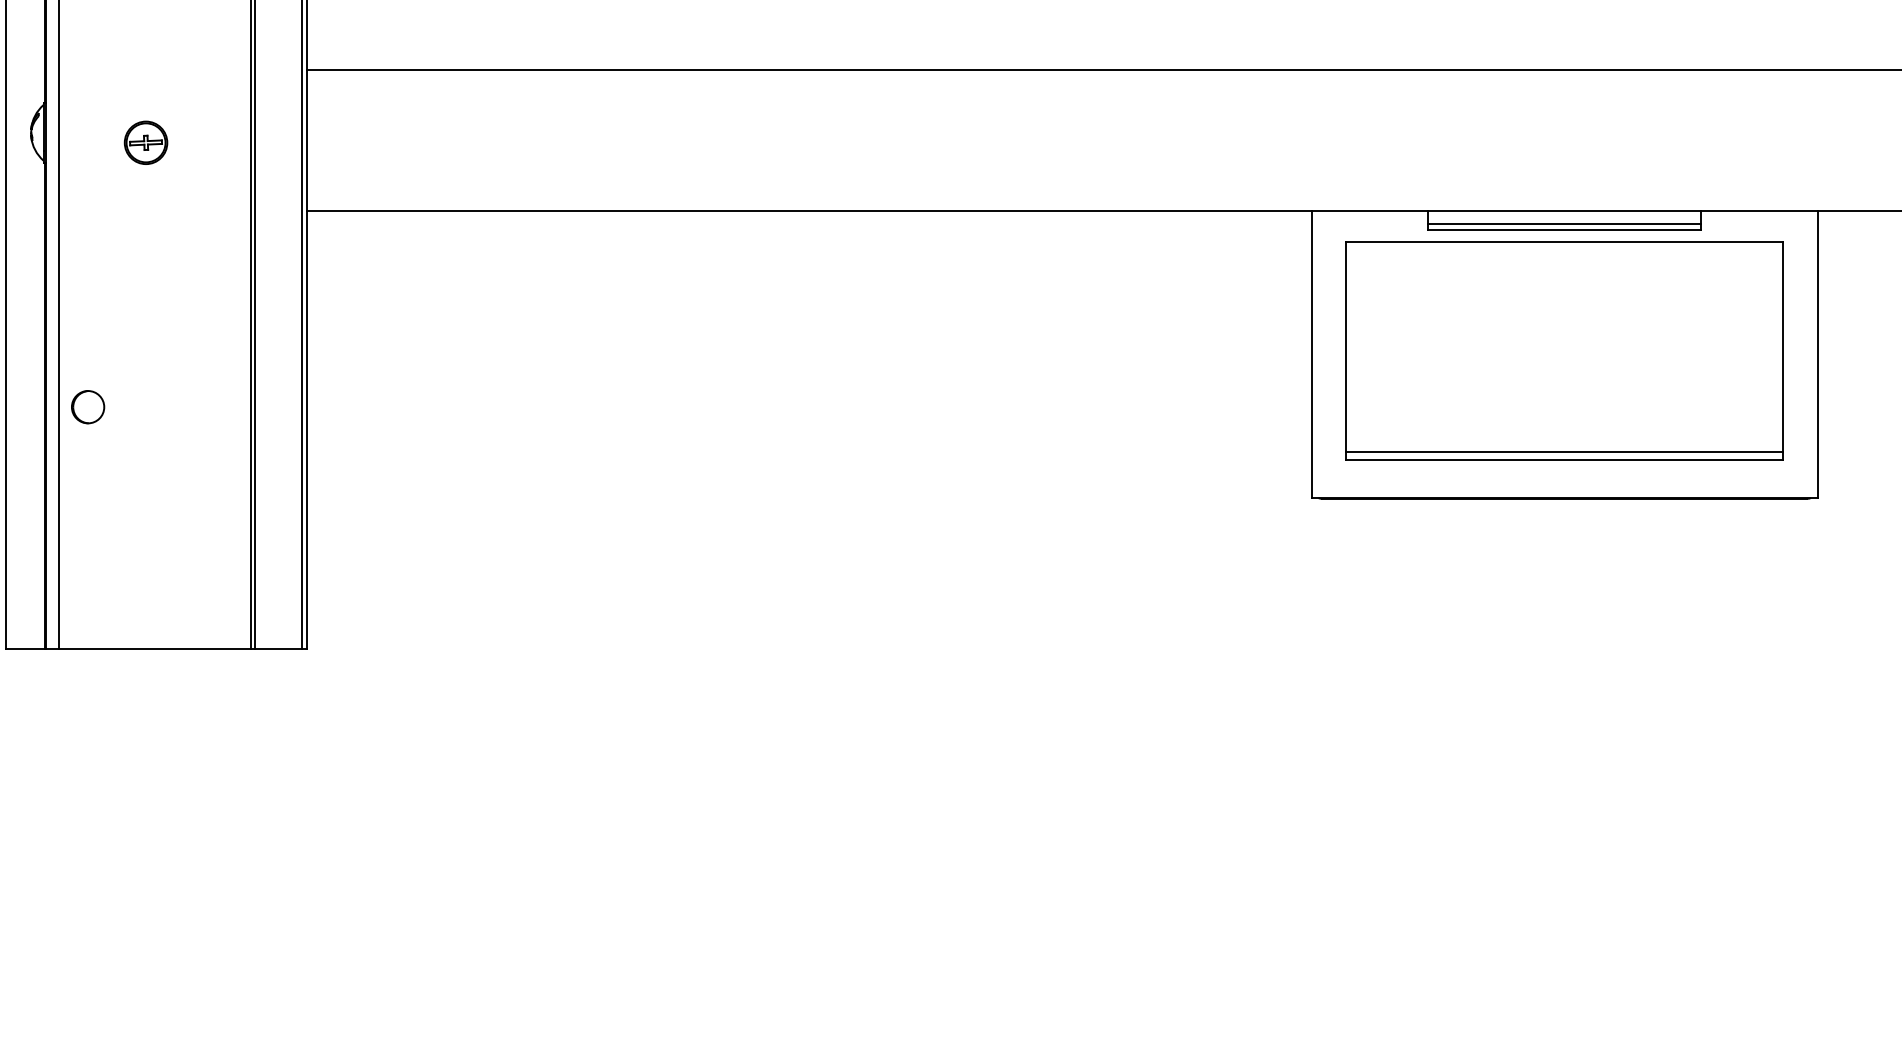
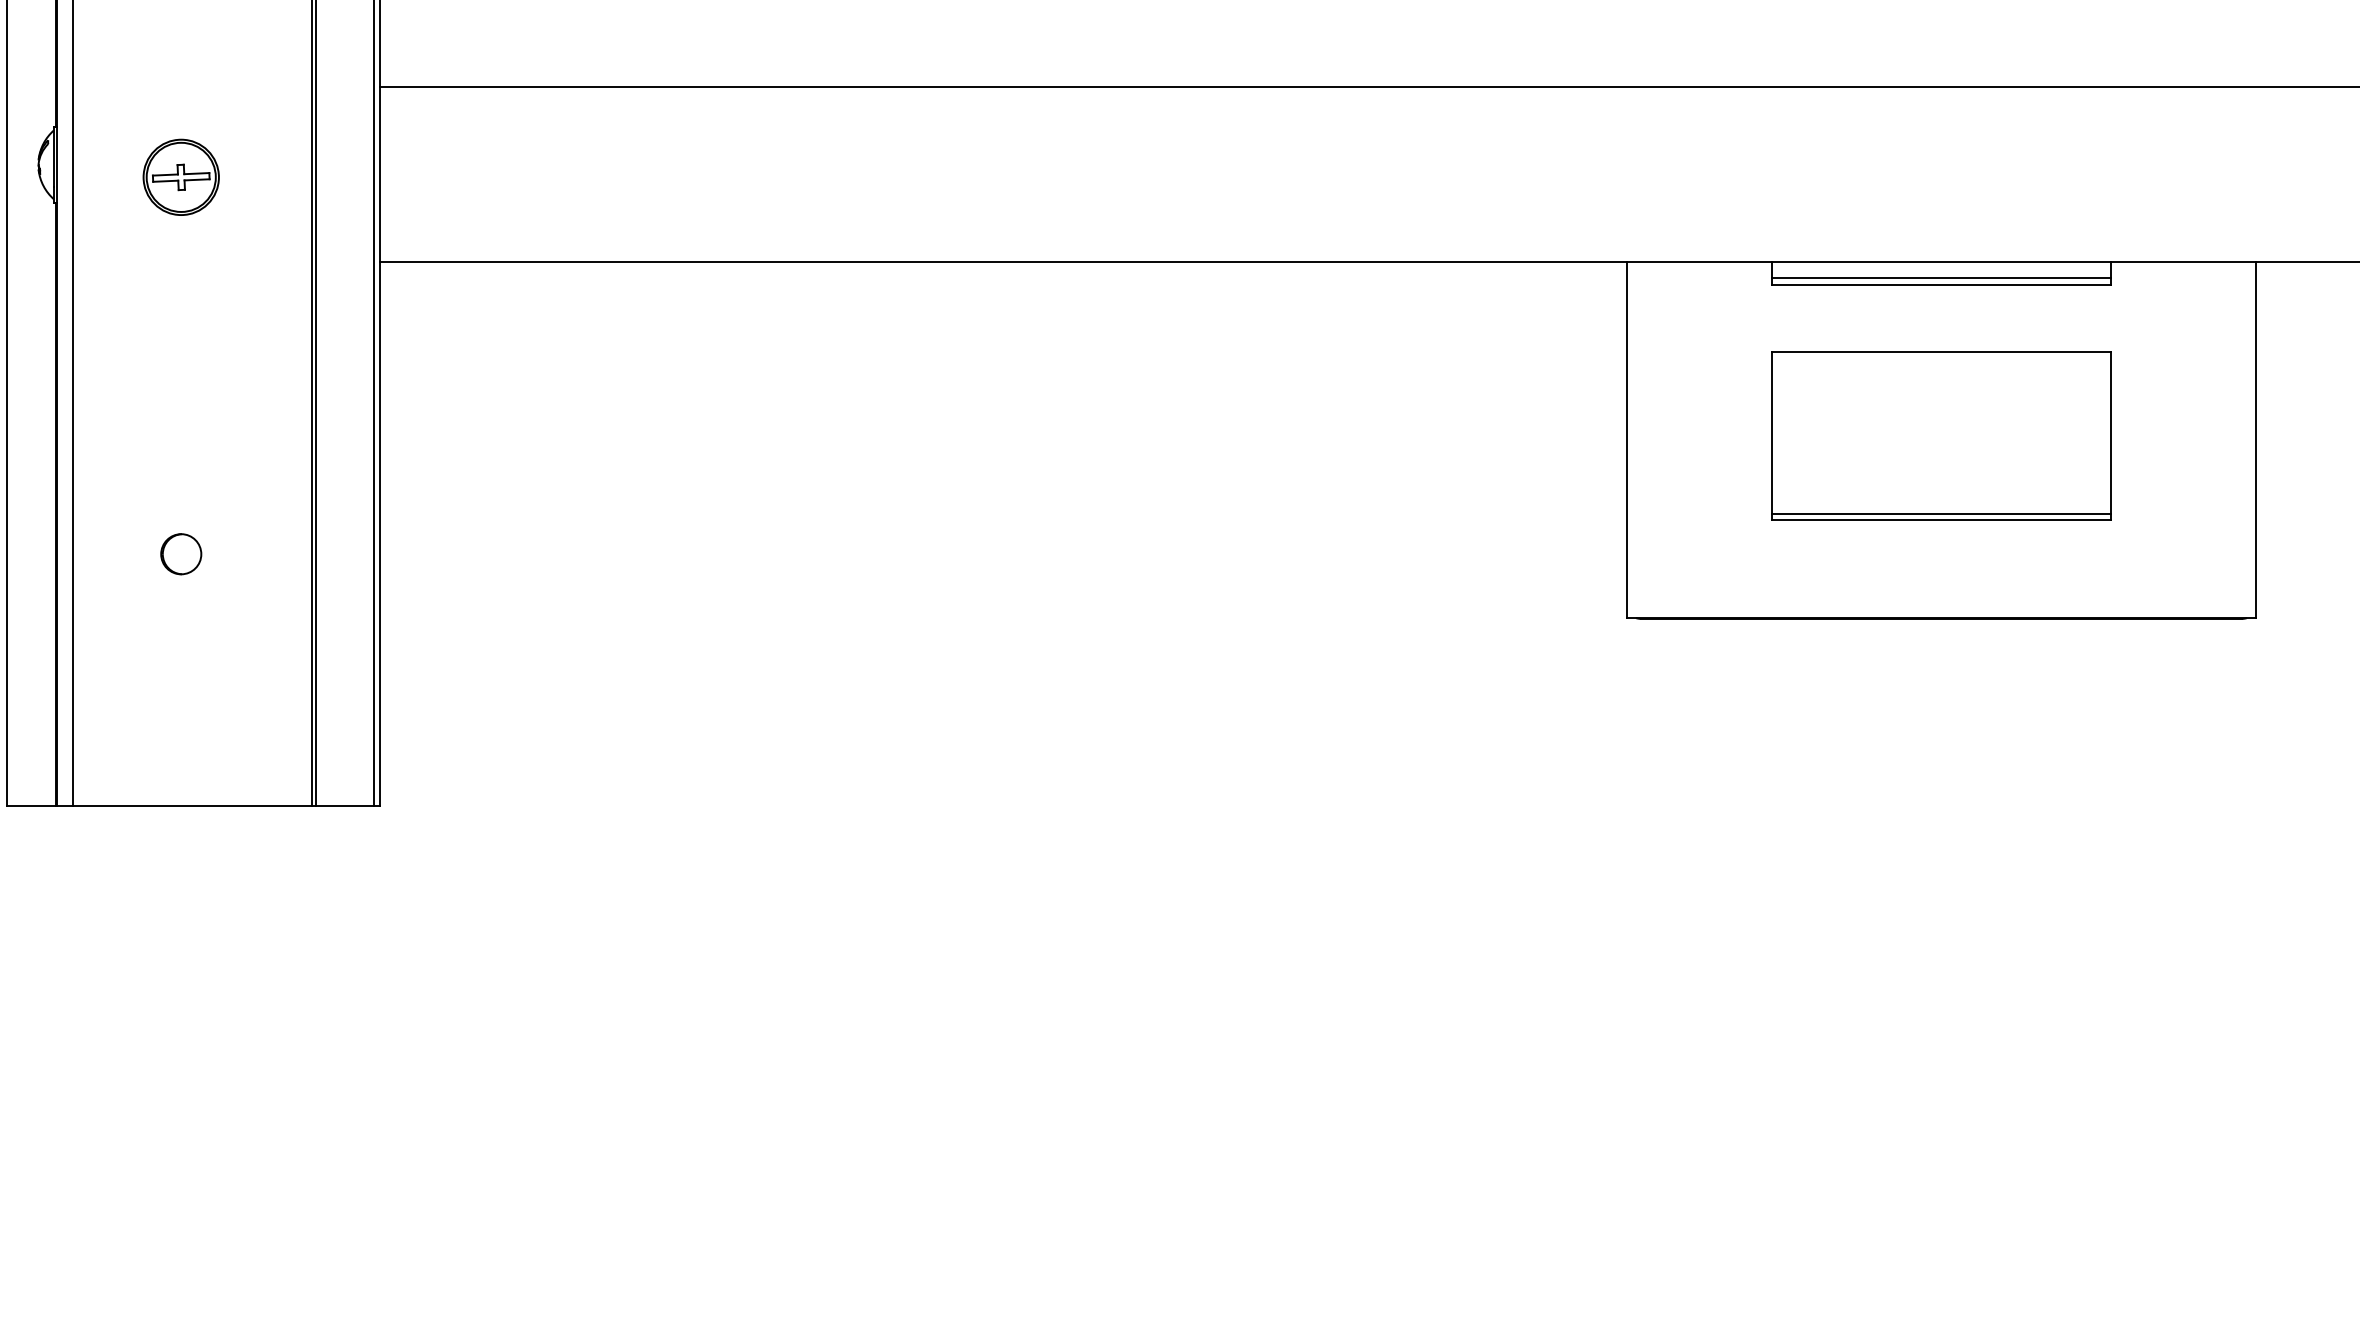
part: (145, 142) -> (180, 176), size x1.43
part: (1564, 350) -> (1941, 435), size x0.62
circle: (88, 407) -> (181, 554), moved

